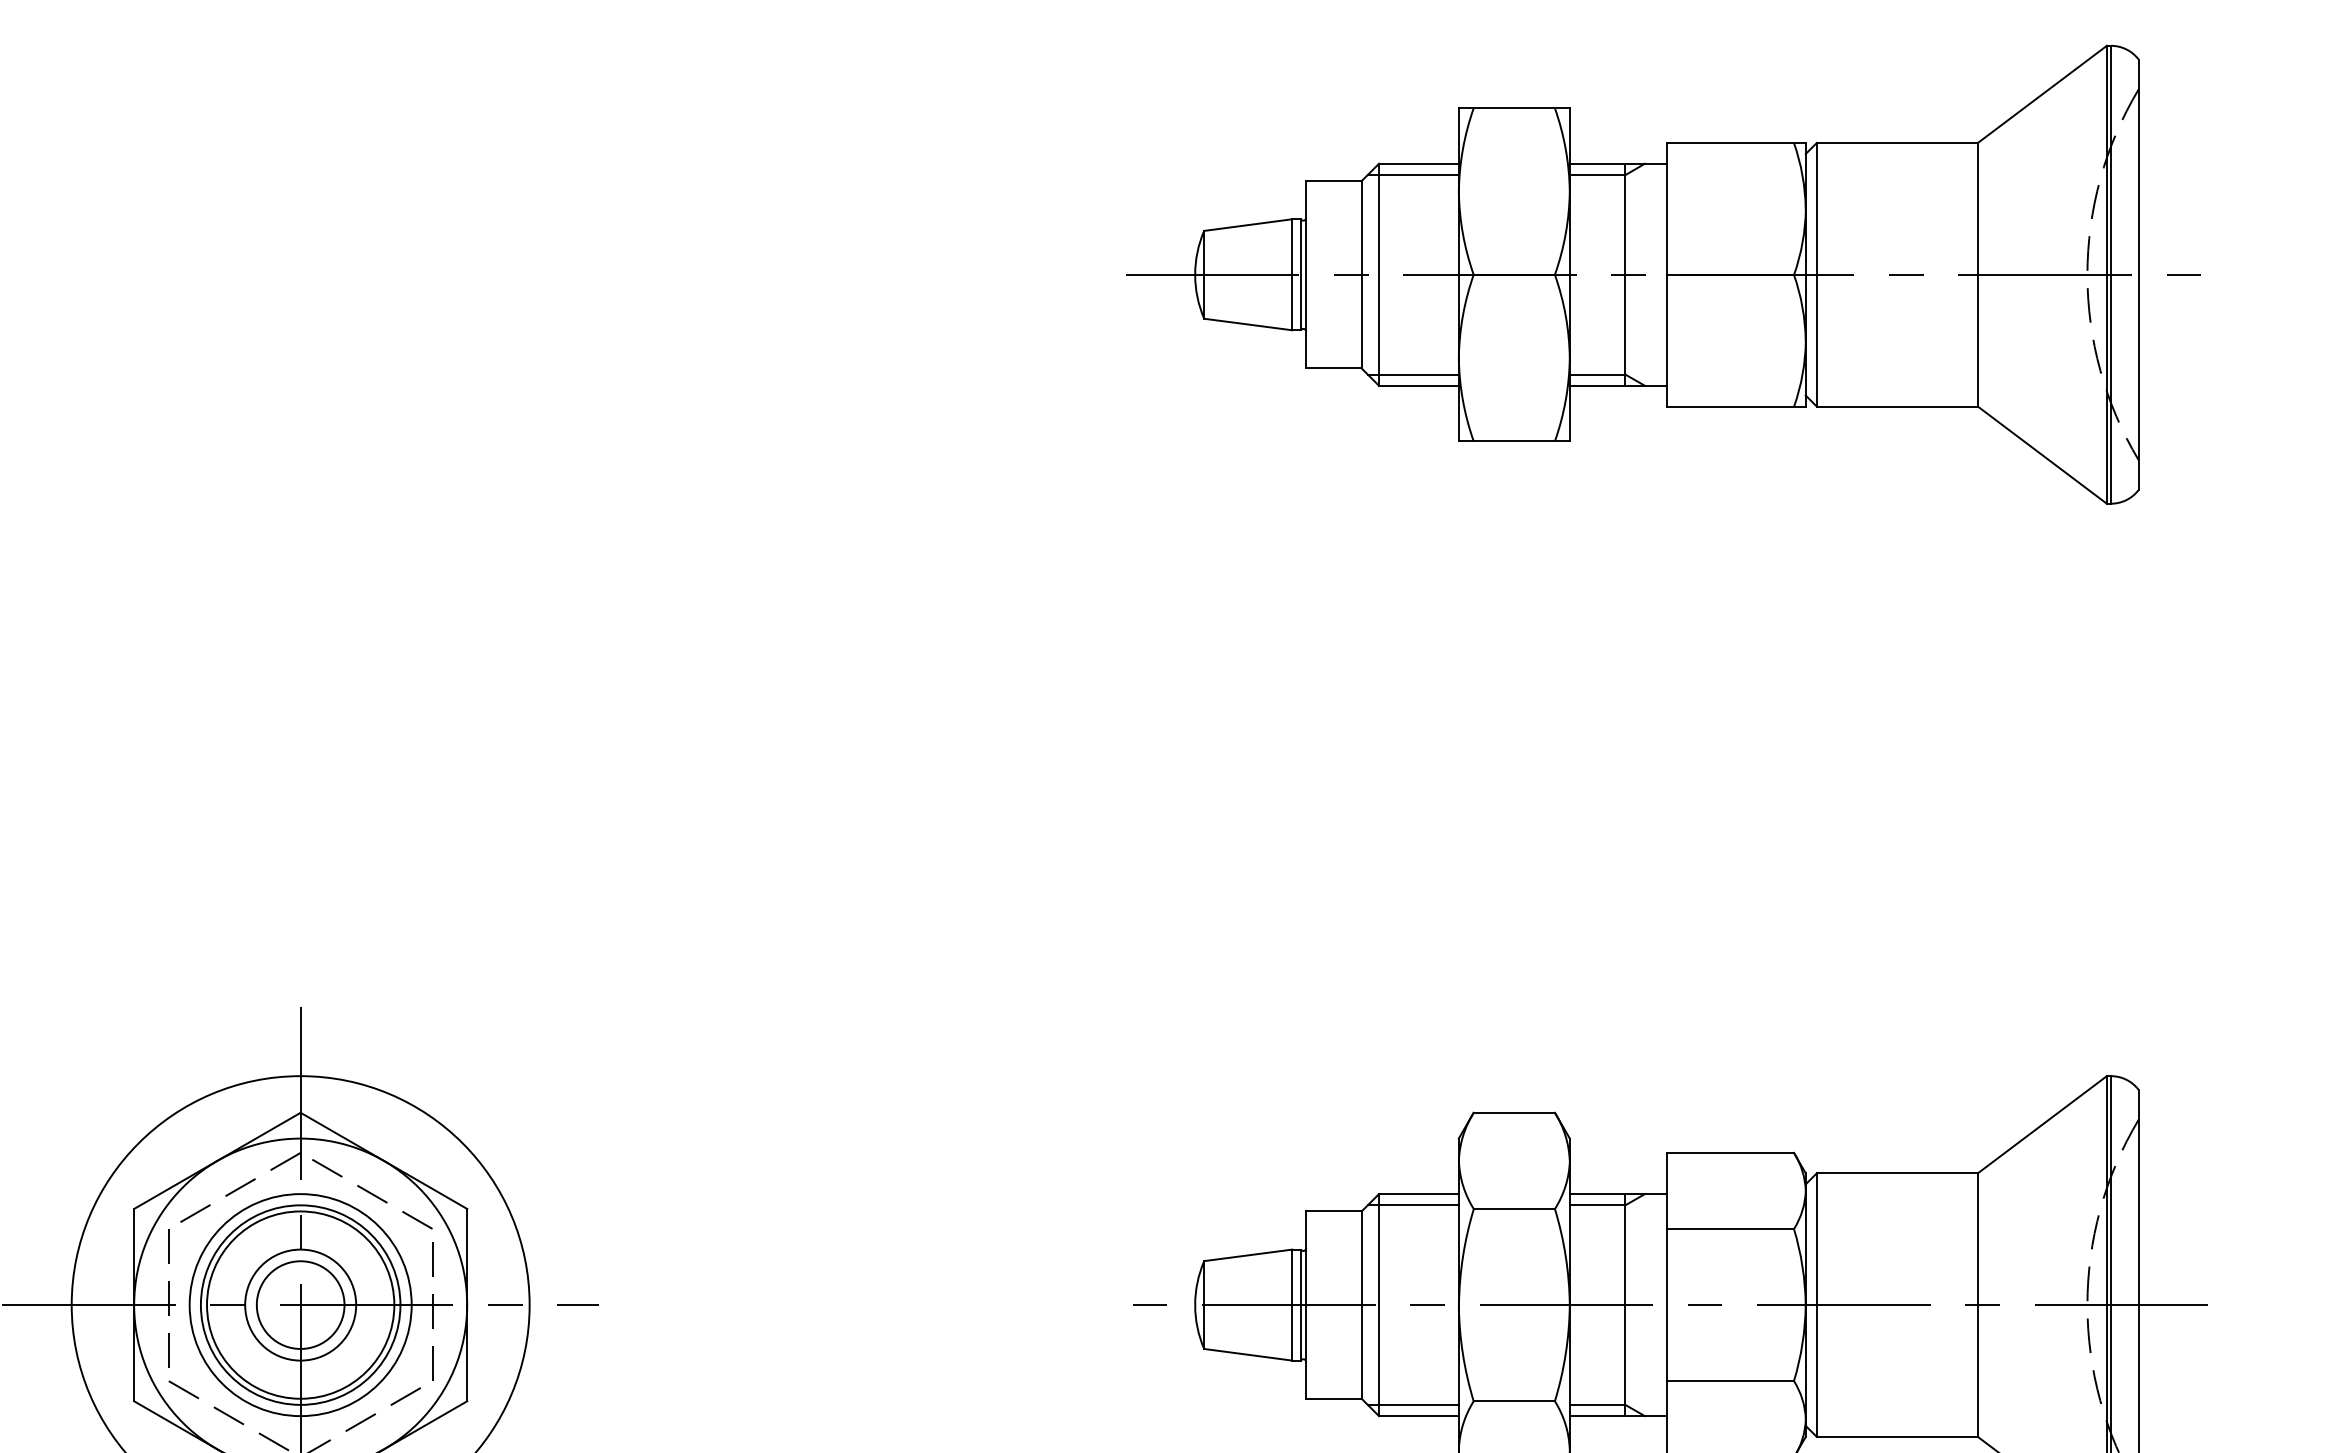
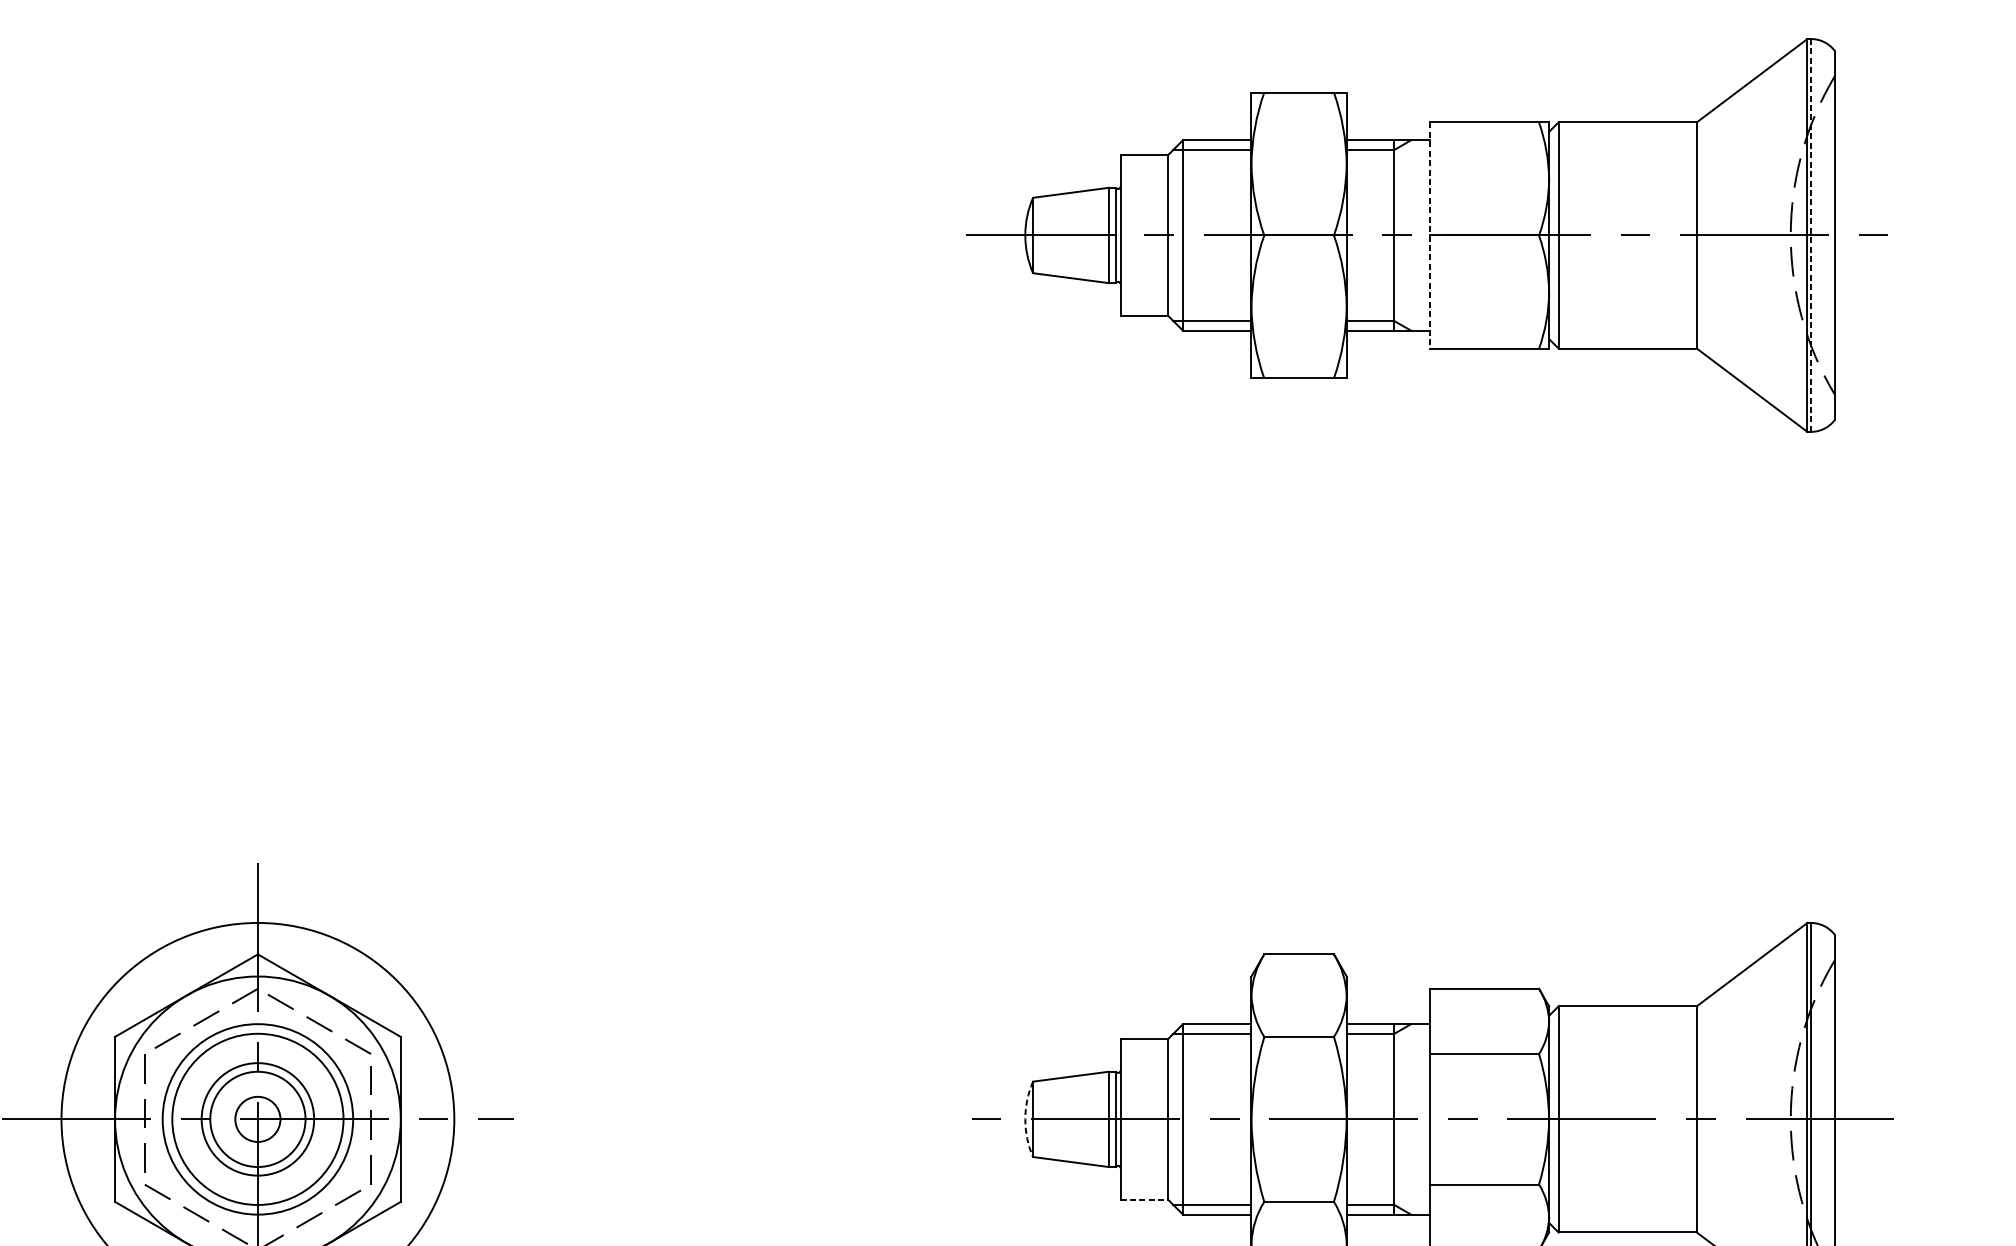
line: (1666, 274) -> (1429, 235), solid -> dashed
line: (2111, 274) -> (1811, 235), solid -> dashed
circle: (300, 1304) -> (257, 1118), size x0.6
circle: (300, 1304) -> (257, 1118), size x0.7
arc: (1195, 1305) -> (1025, 1119), solid -> dashed
line: (1333, 1398) -> (1143, 1199), solid -> dashed

